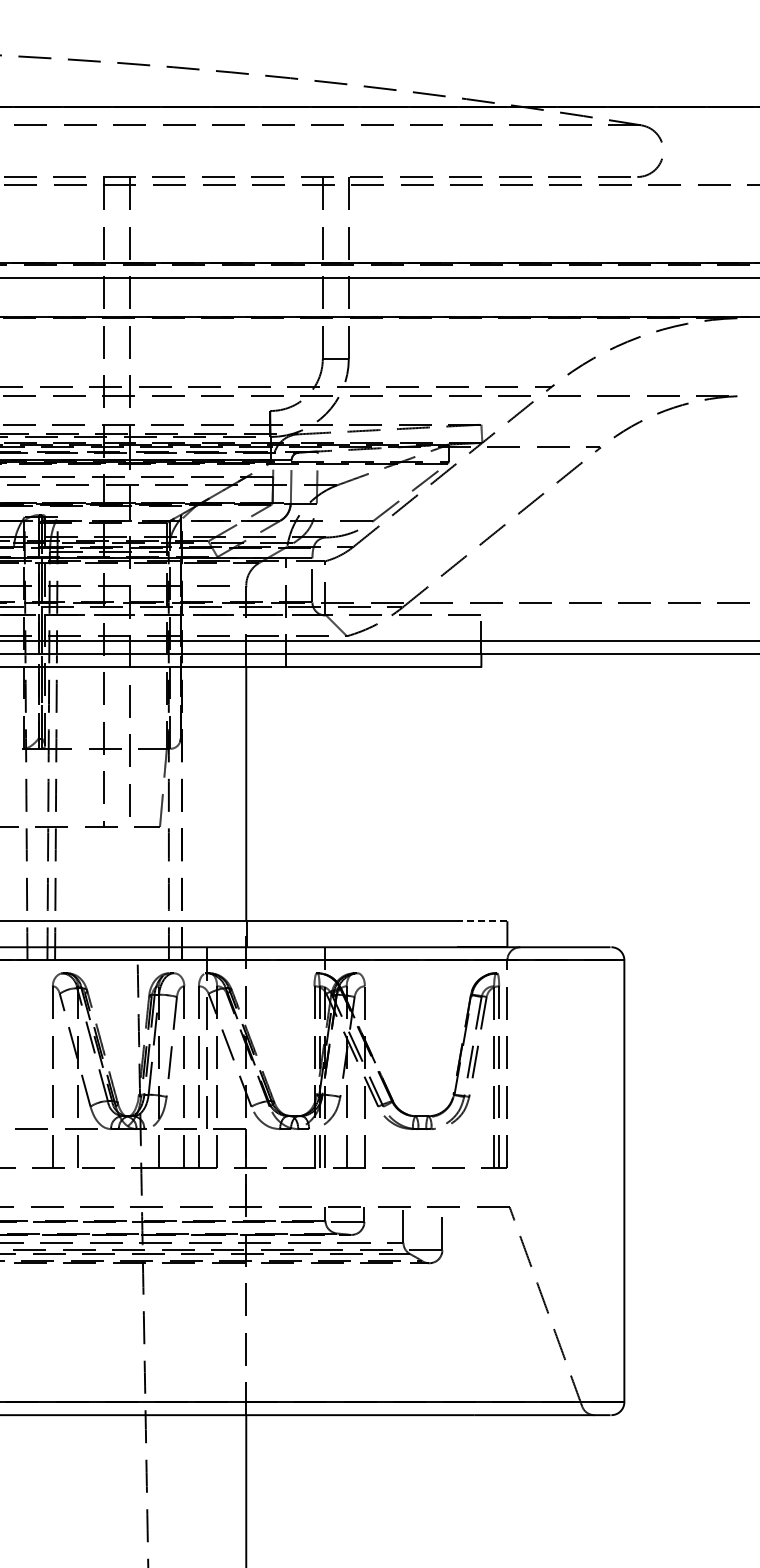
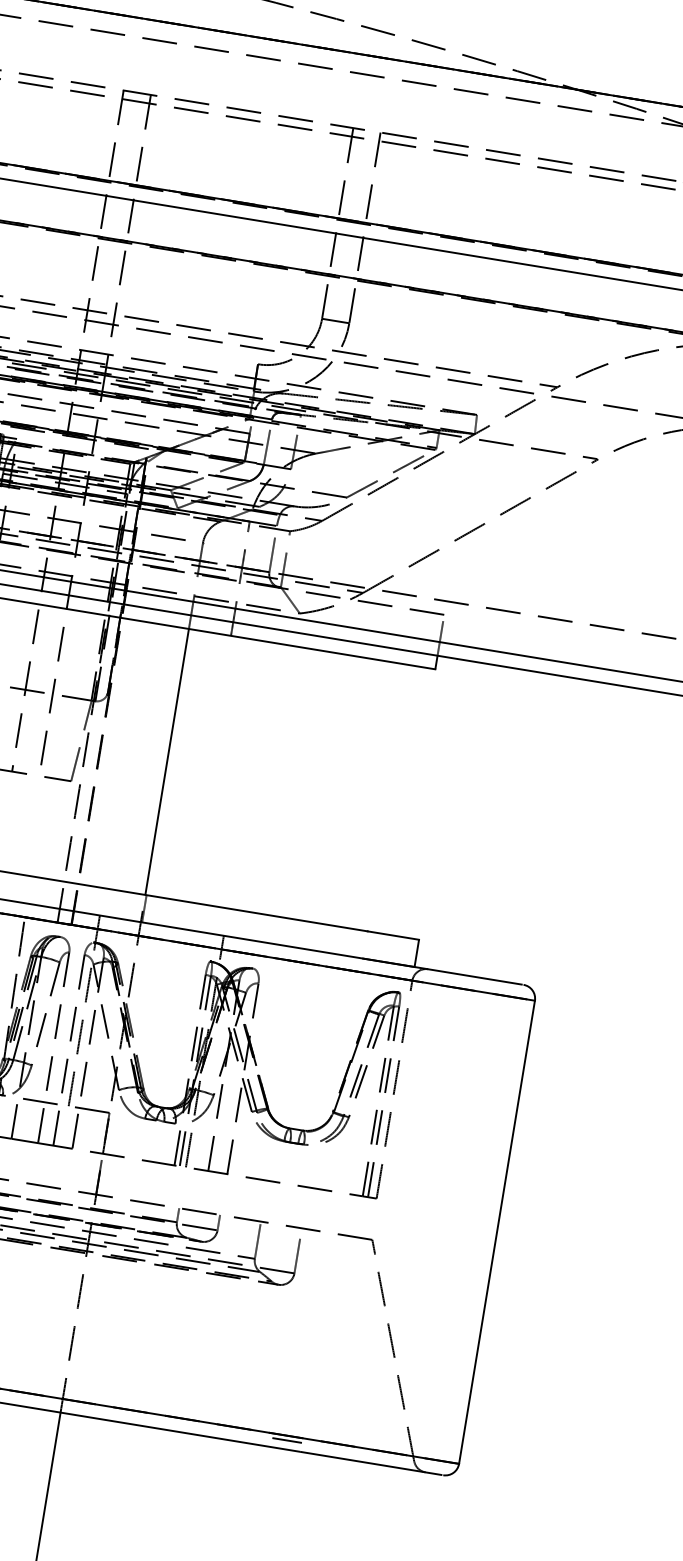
line: (482, 921) -> (392, 935), dashed -> solid
line: (460, 1406) -> (286, 1440), added

